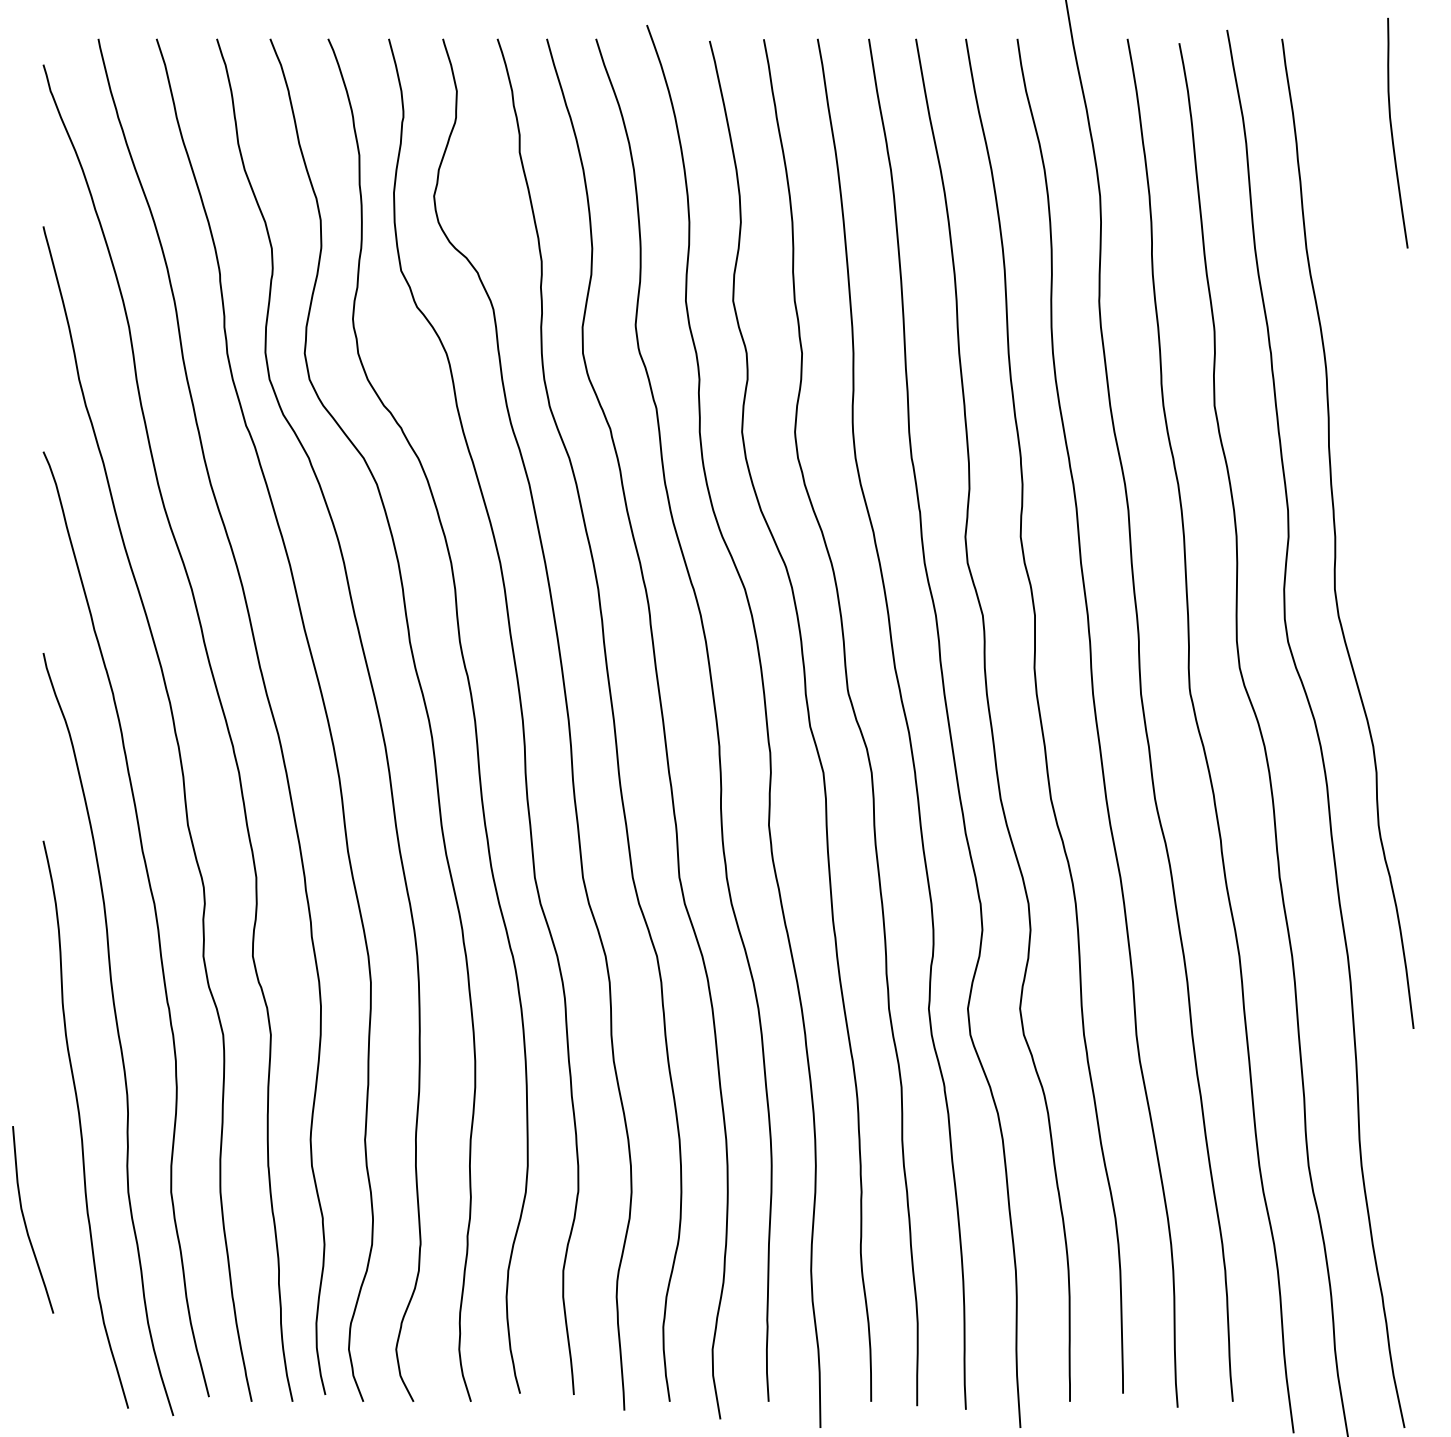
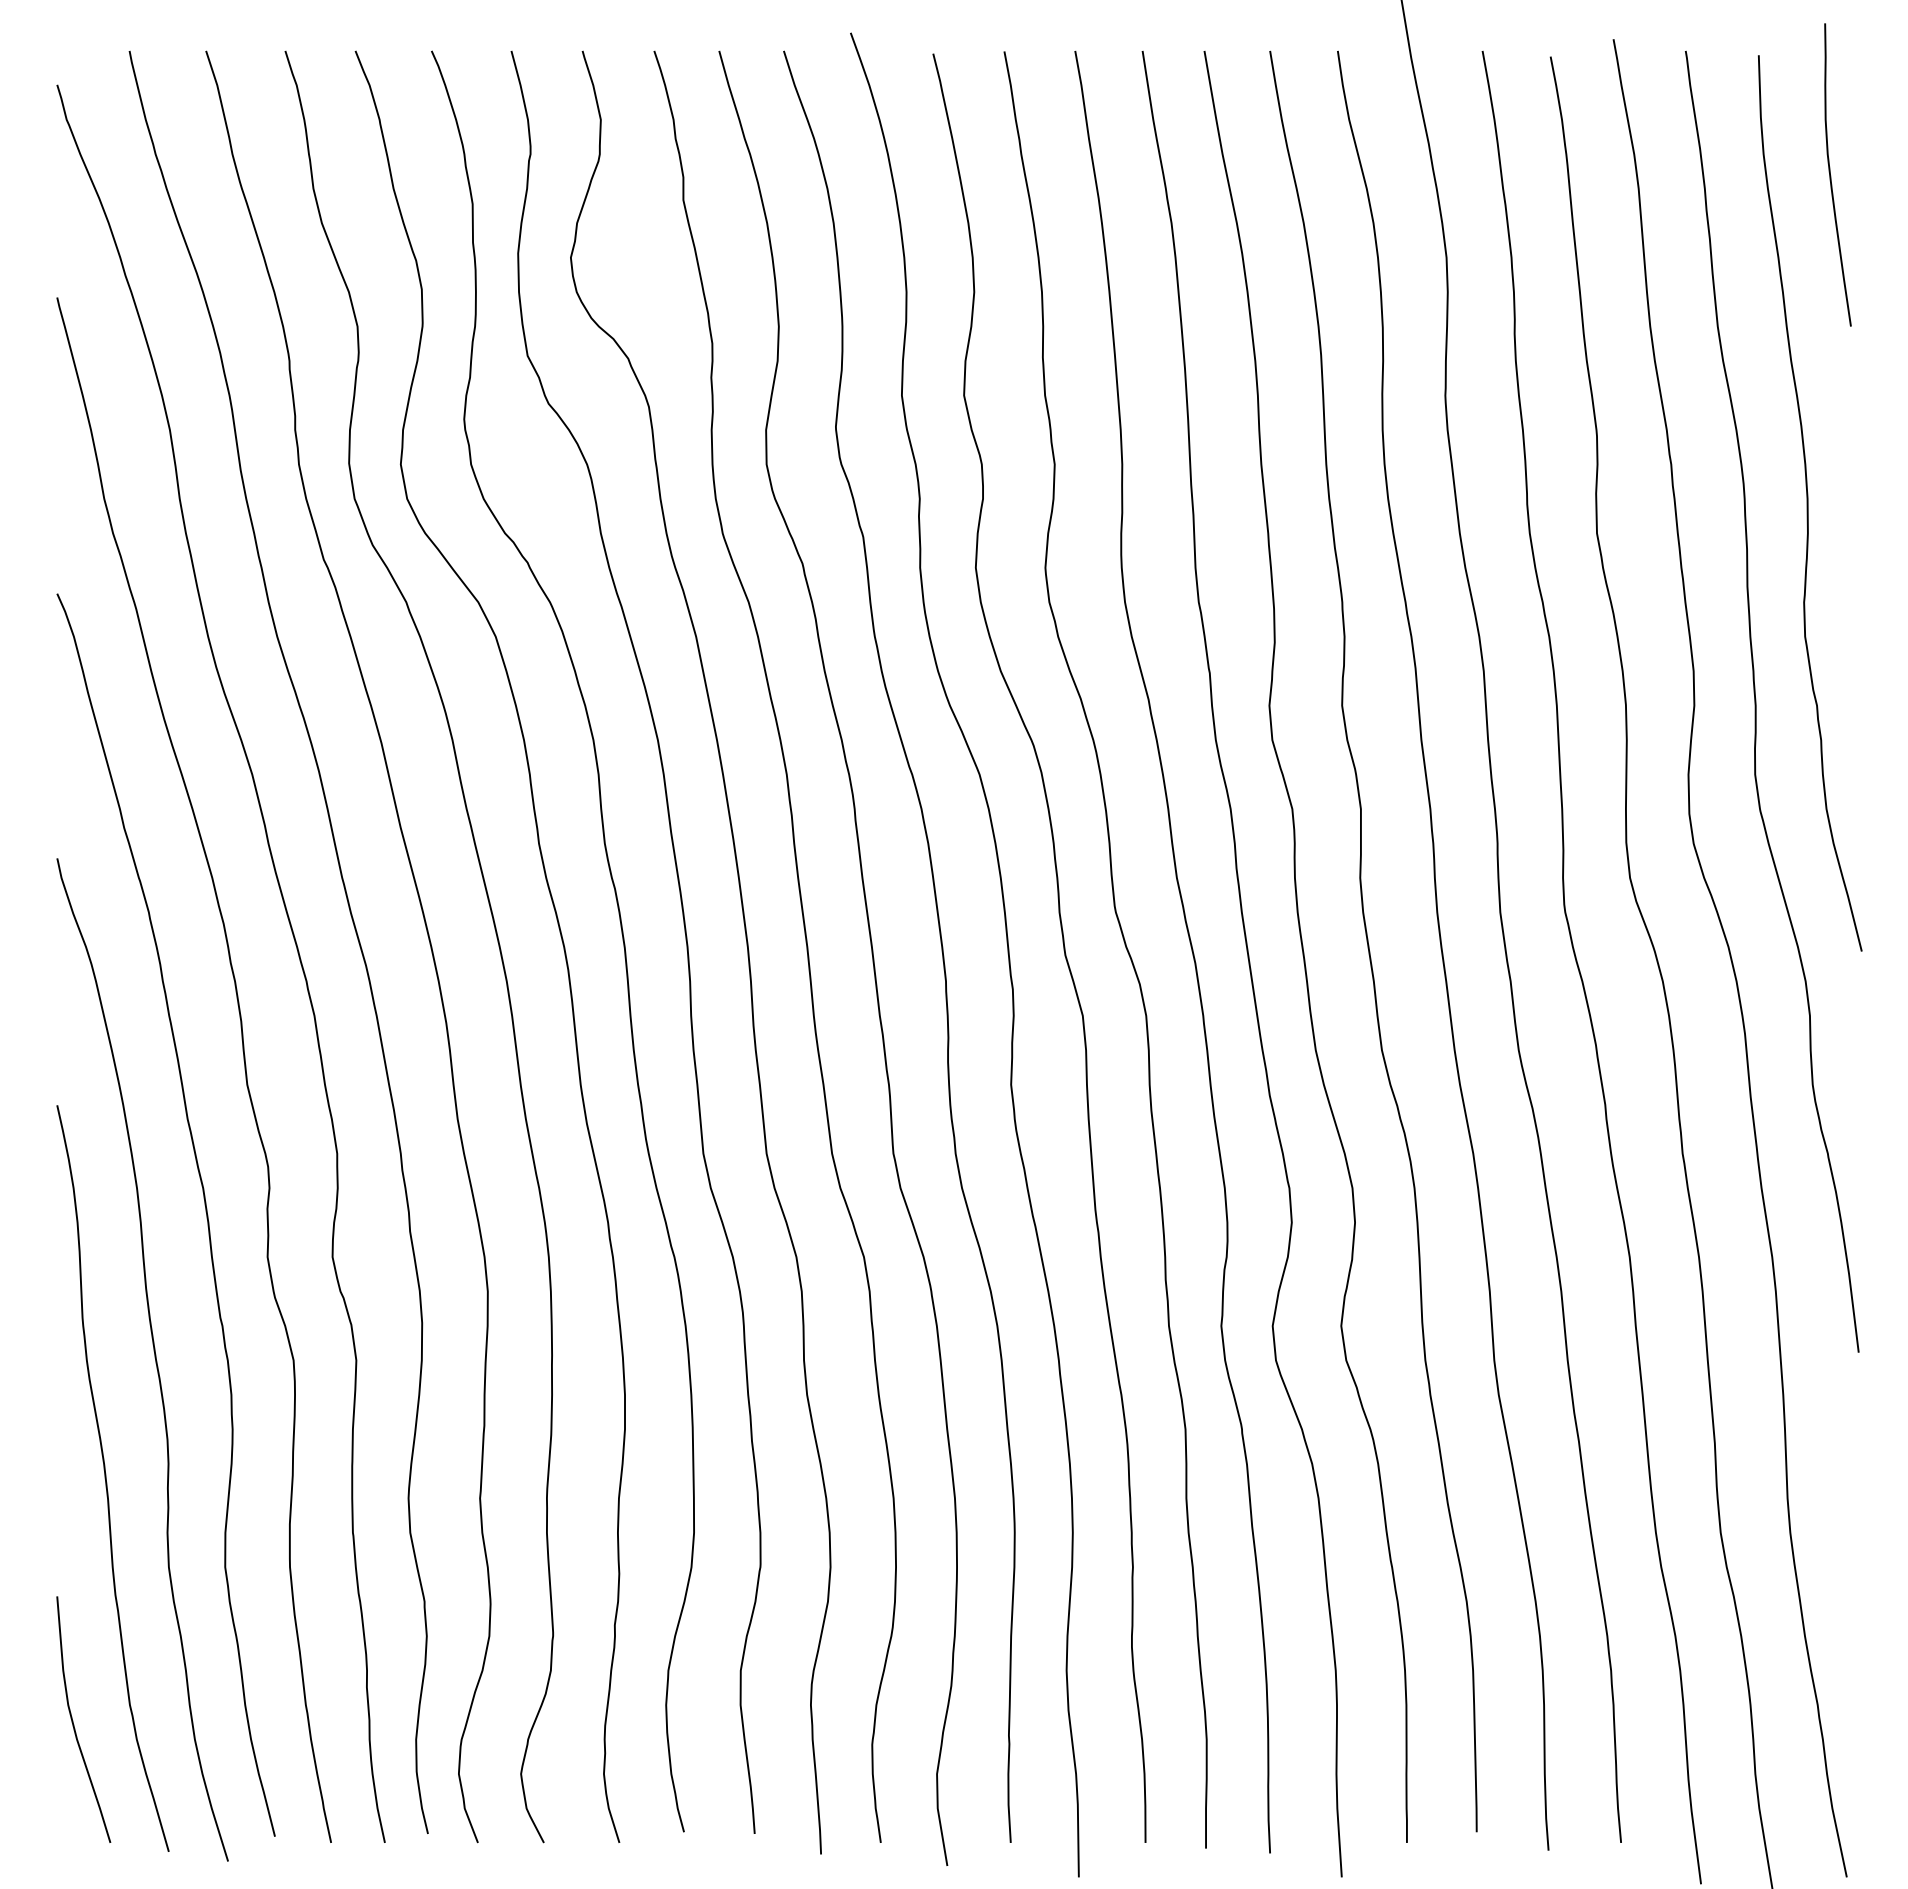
curve: (1375, 383) -> (1808, 503), added
curve: (25, 1220) -> (73, 1720), moved

